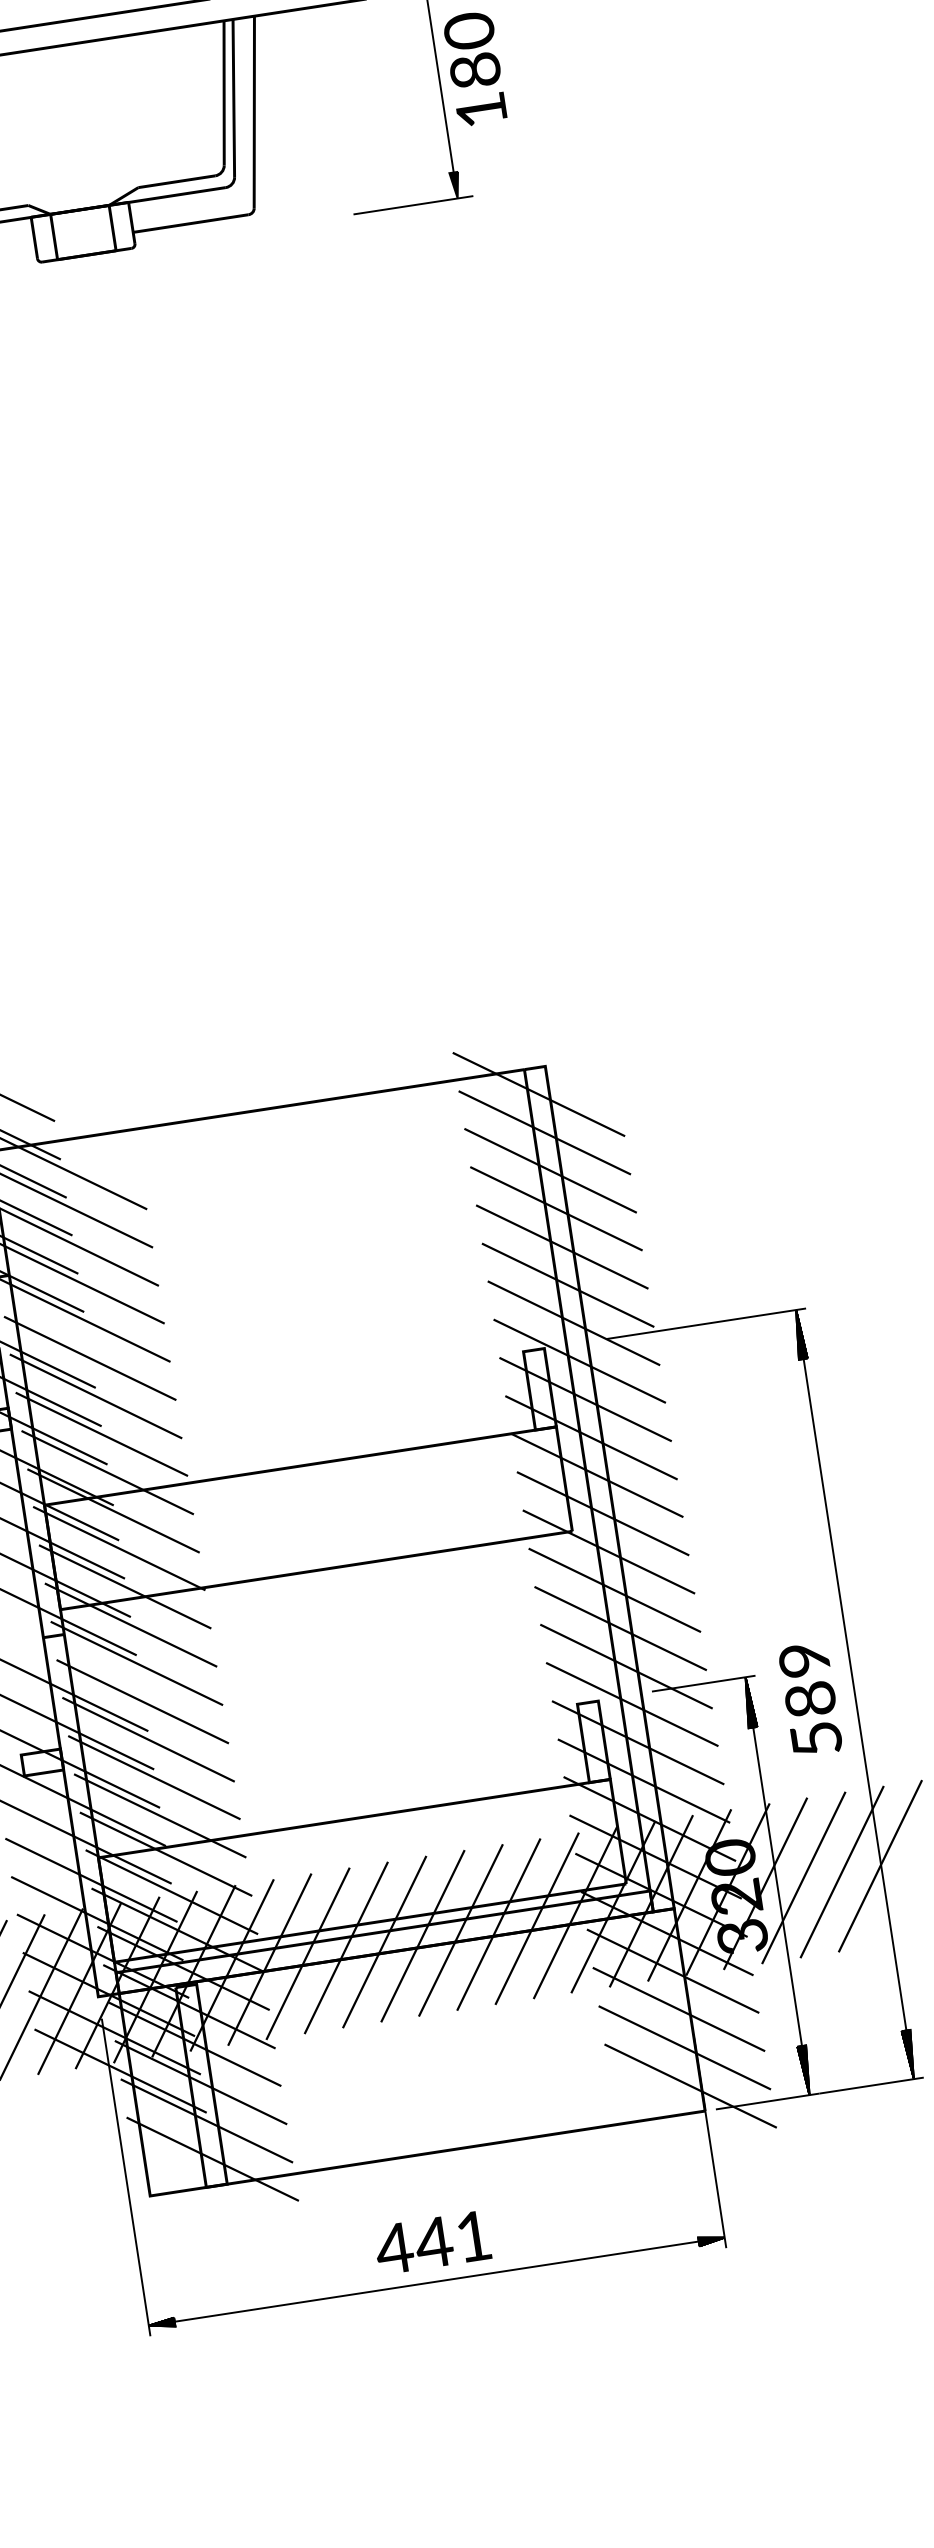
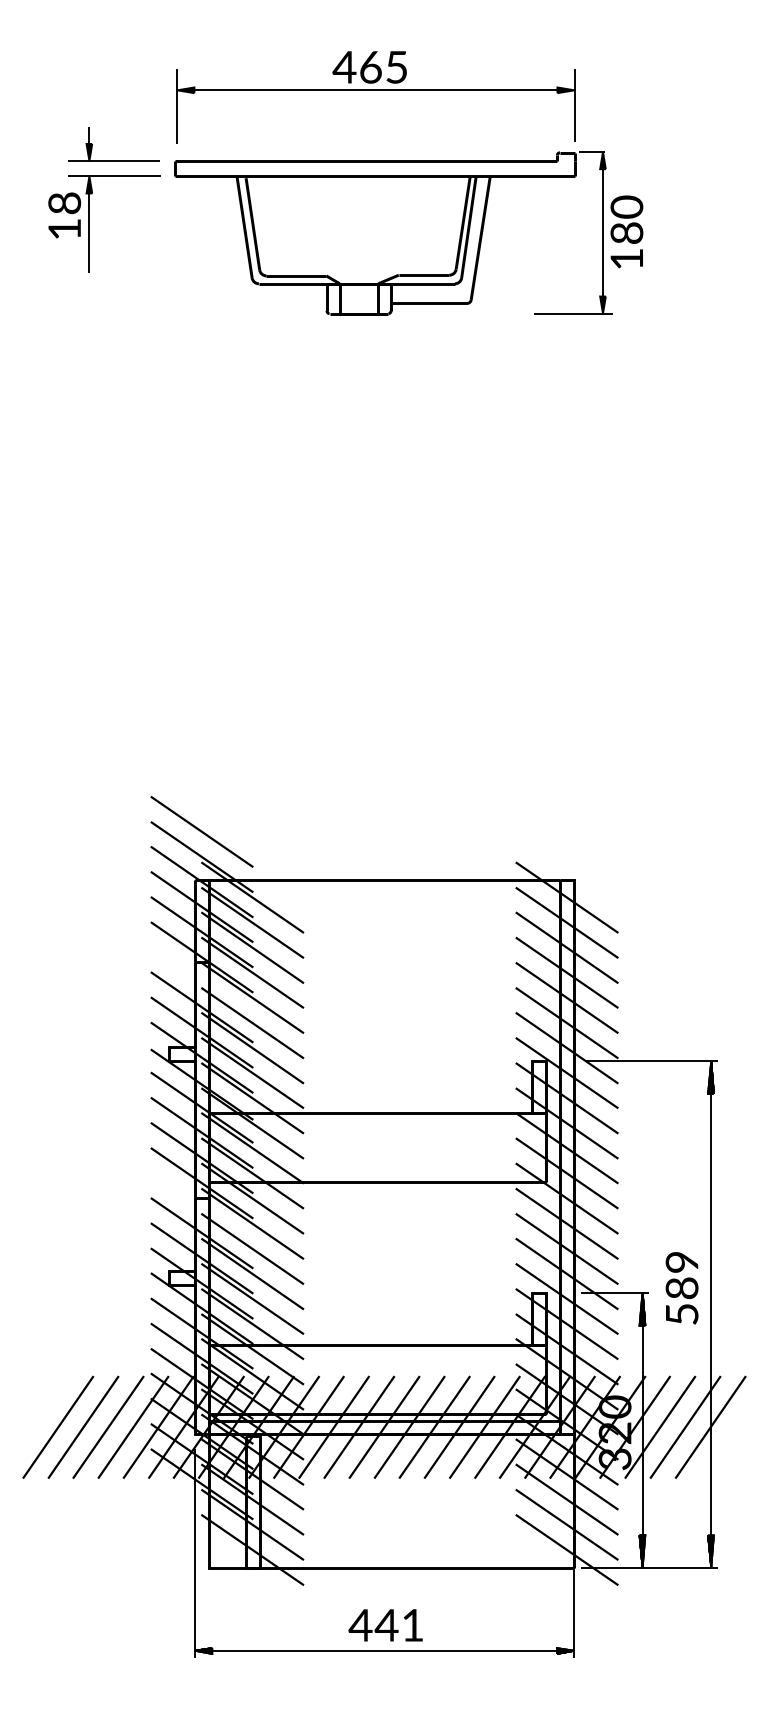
text: (809, 1699) -> (681, 1288), moved

